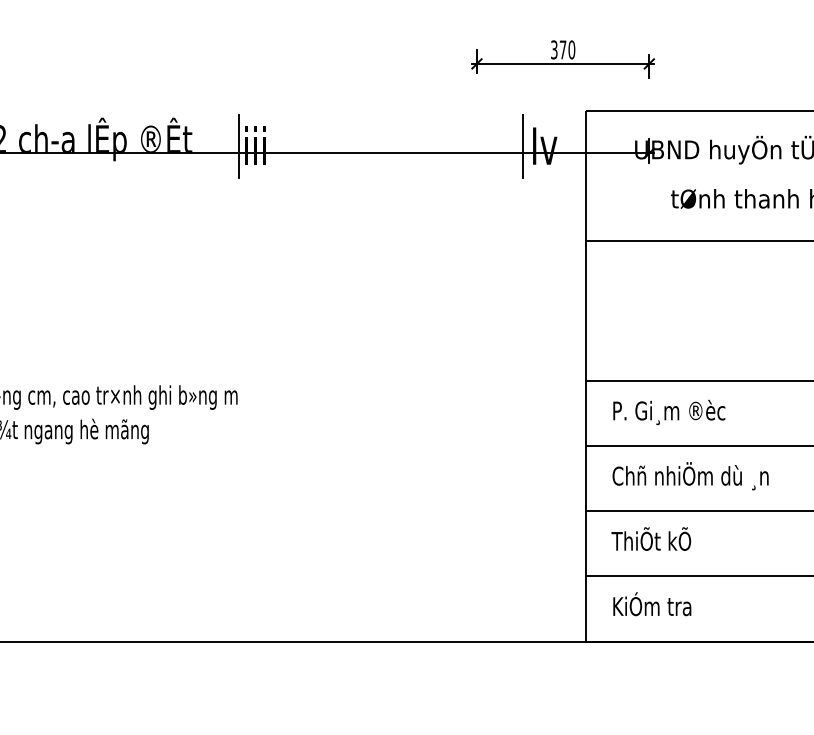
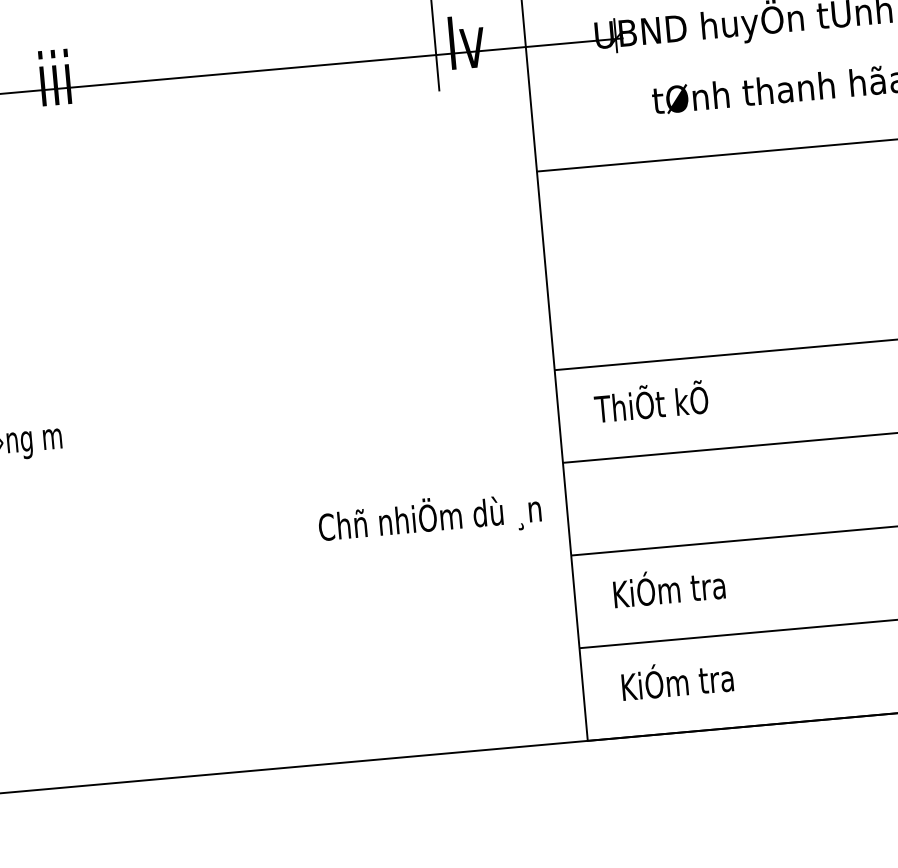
line: (238, 146) -> (31, 81), removed
text: (668, 410) -> (675, 402), P. Gi¸m ®èc -> ThiÕt kÕ
text: (690, 476) -> (429, 518), moved
text: (651, 538) -> (667, 586), ThiÕt kÕ -> KiÓm tra

